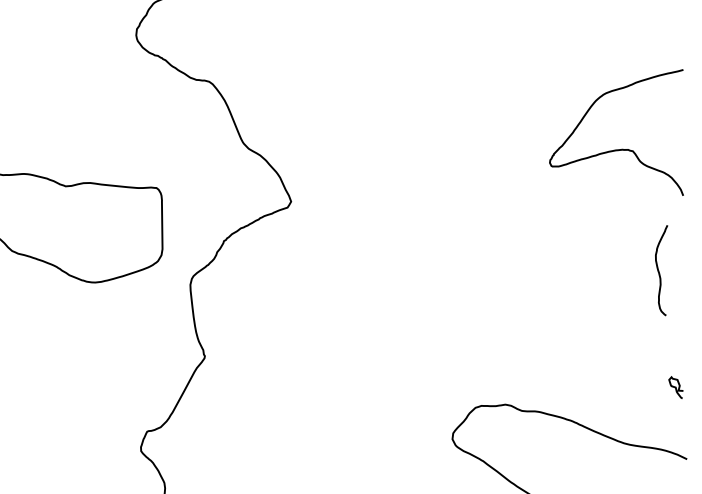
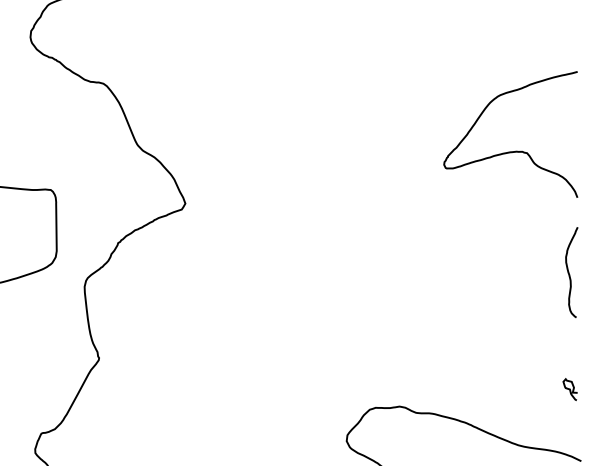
curve: (659, 270) -> (569, 272), moved

